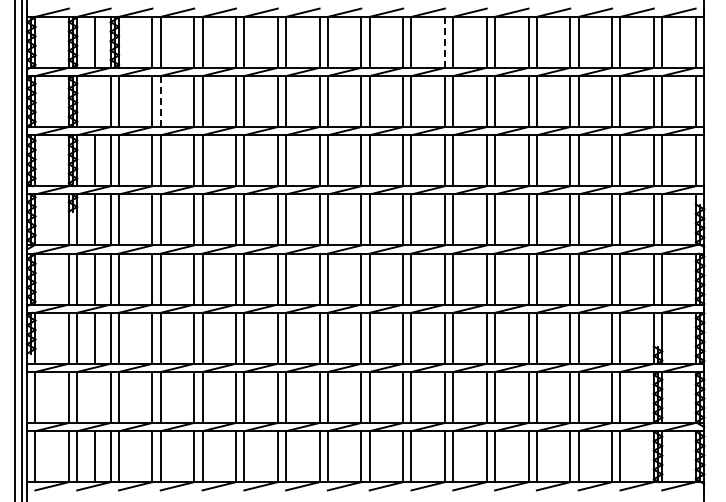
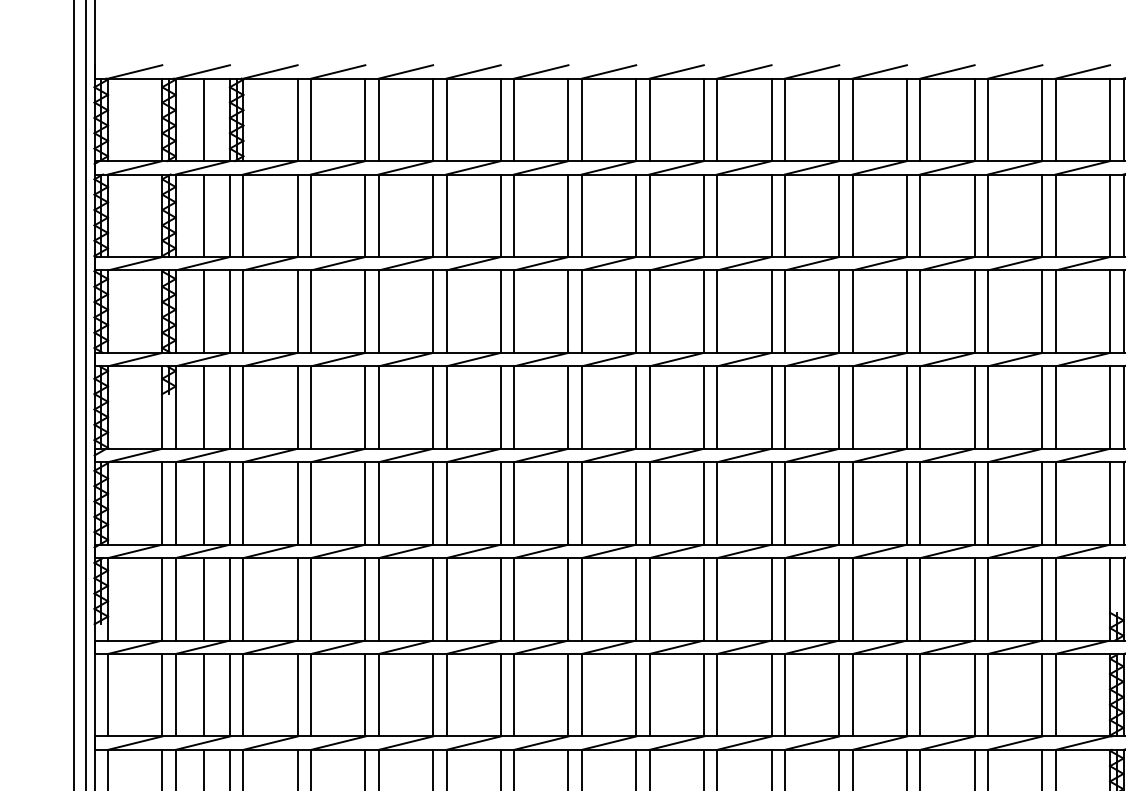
line: (444, 41) -> (770, 118), dashed -> solid
line: (94, 101) -> (203, 215), added
line: (160, 101) -> (310, 215), dashed -> solid
line: (94, 397) -> (203, 695), added

